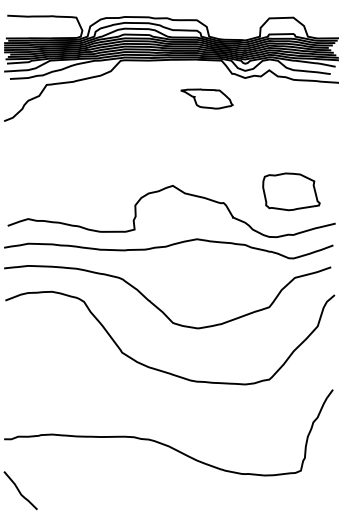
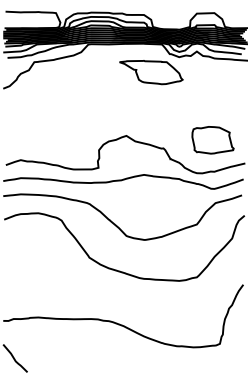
part: (206, 98) -> (151, 72), size x1.67

